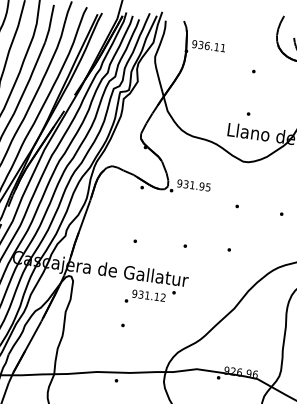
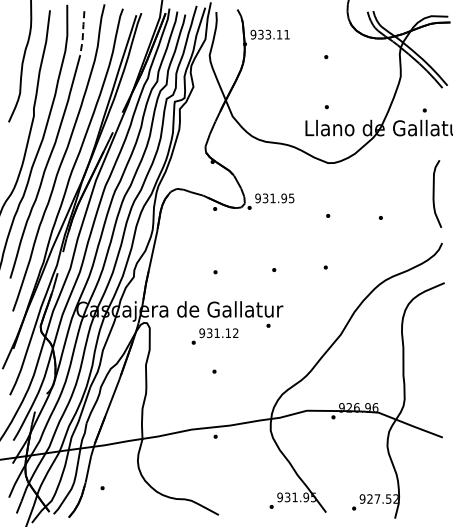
line: (49, 24) -> (82, 34), solid -> dashed
text: (207, 45) -> (268, 34), 936.11 -> 933.11
text: (144, 298) -> (214, 336), moved

